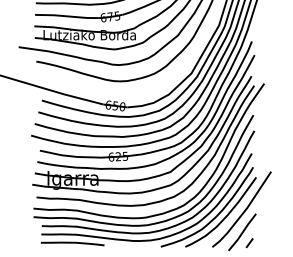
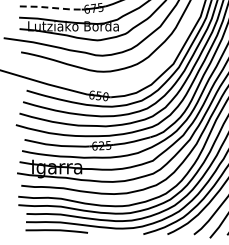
line: (67, 16) -> (51, 8), solid -> dashed

